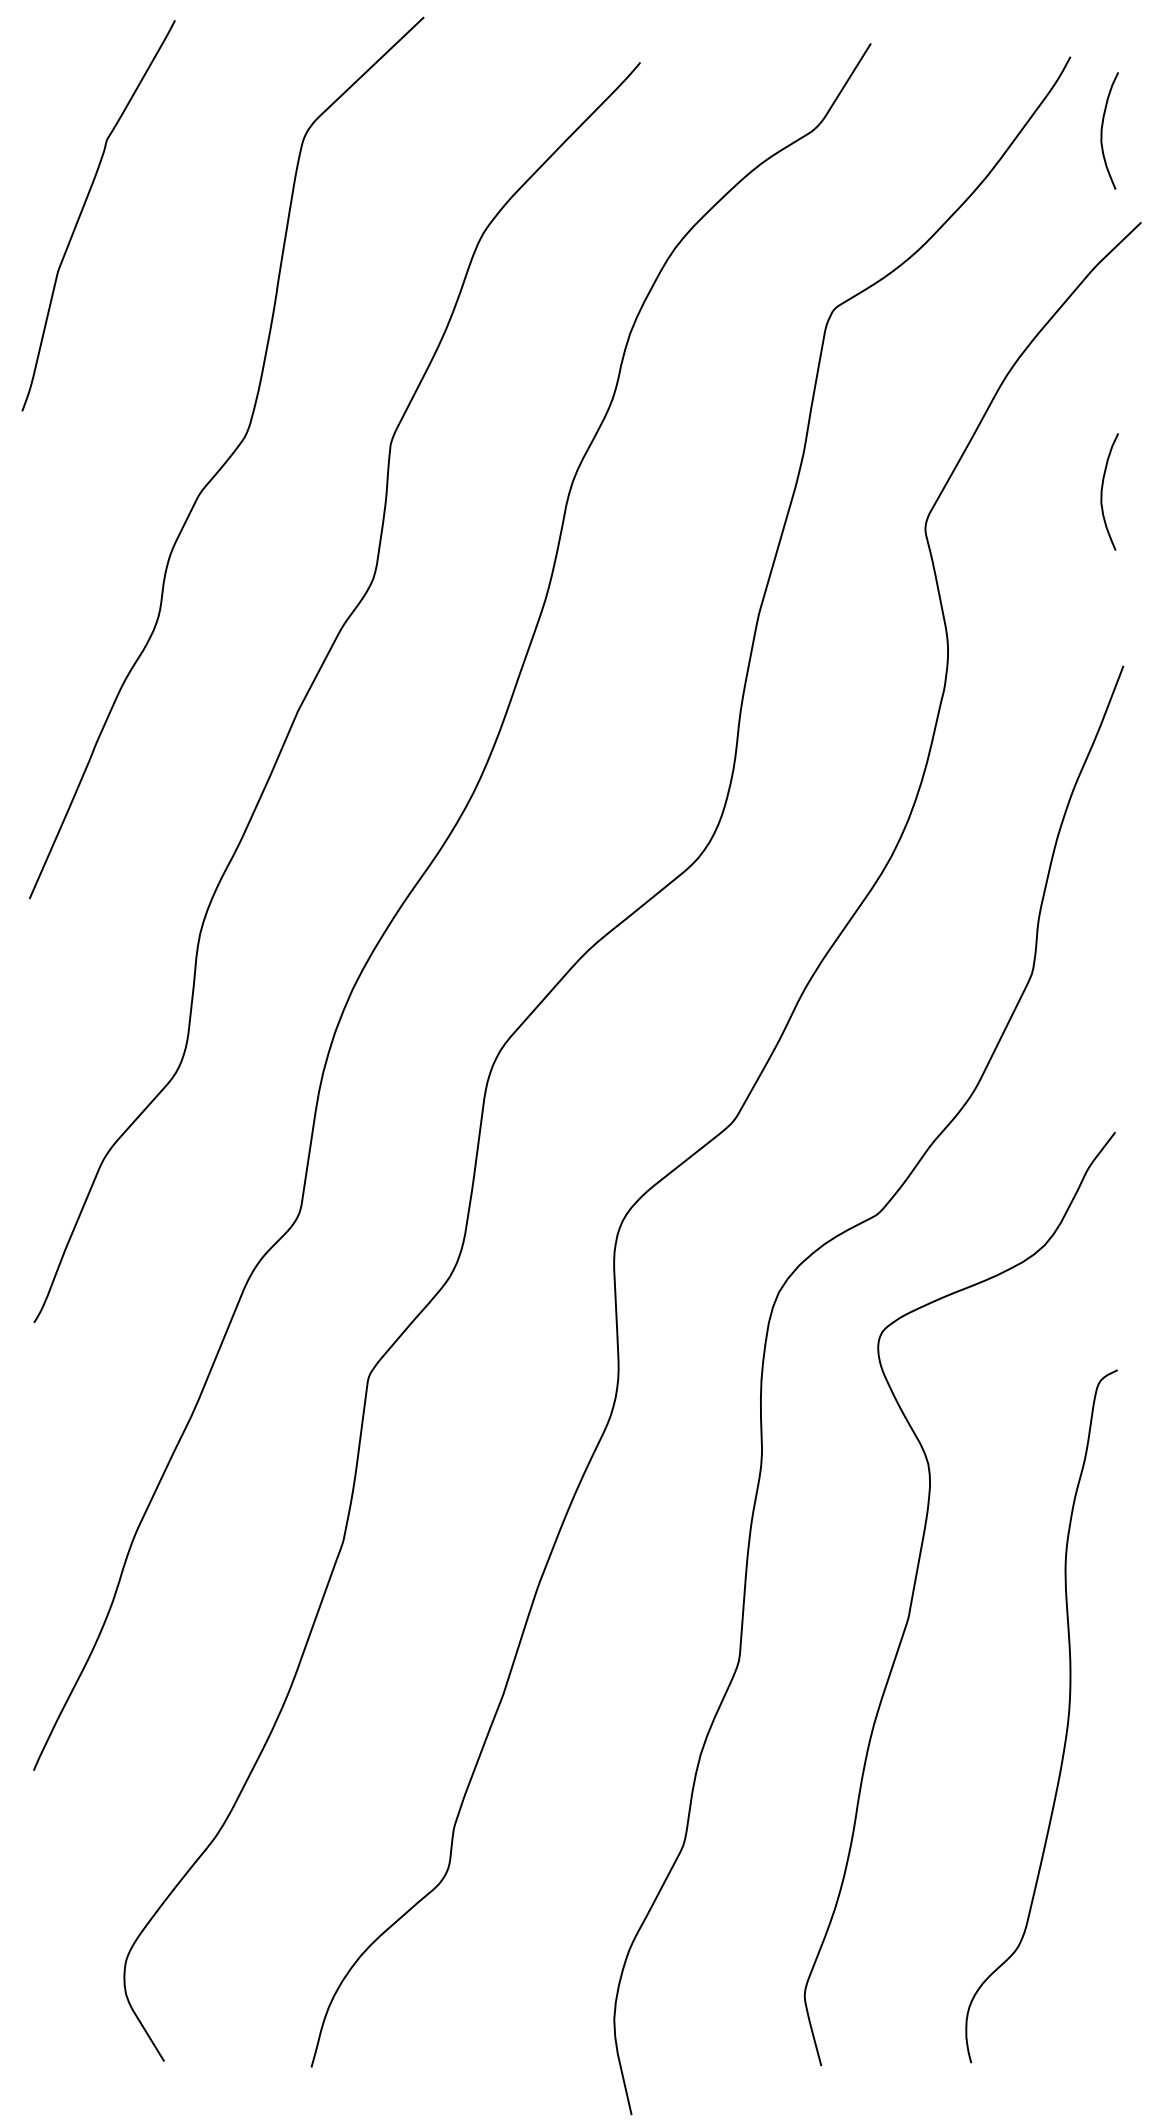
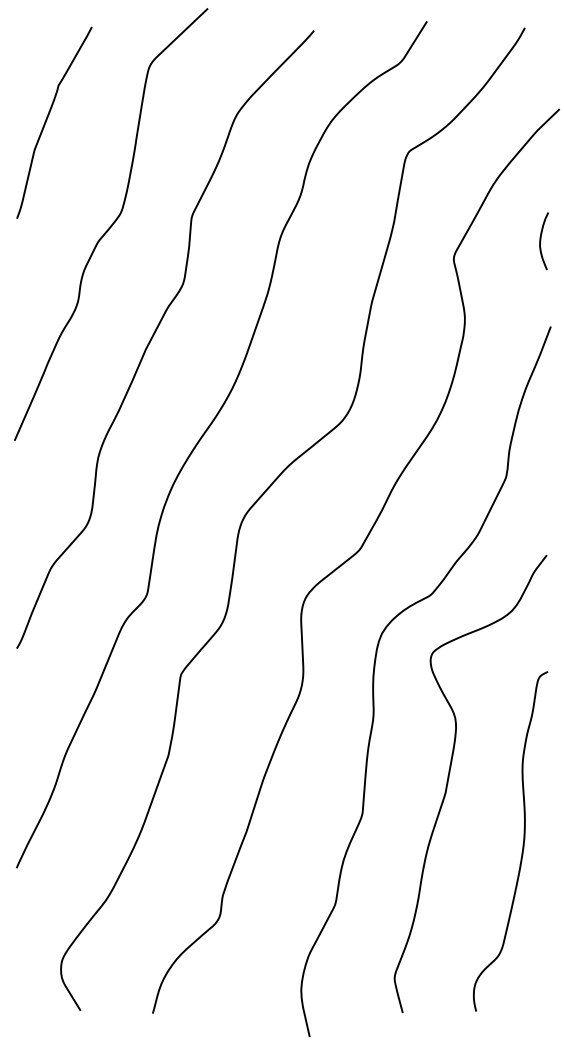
curve: (1104, 131) -> (541, 64), removed
curve: (84, 210) -> (47, 120), moved

